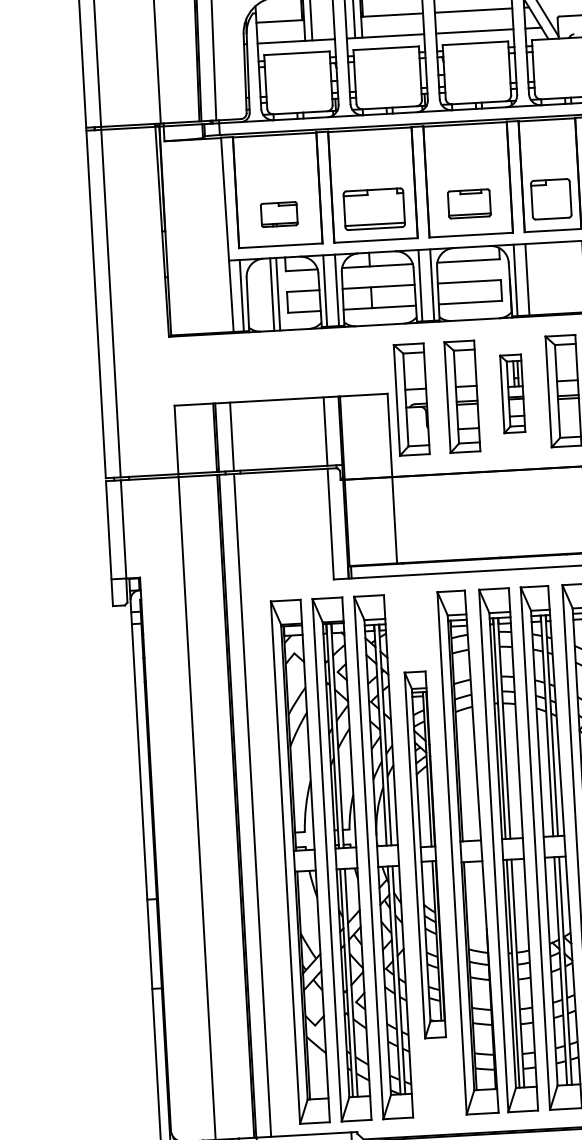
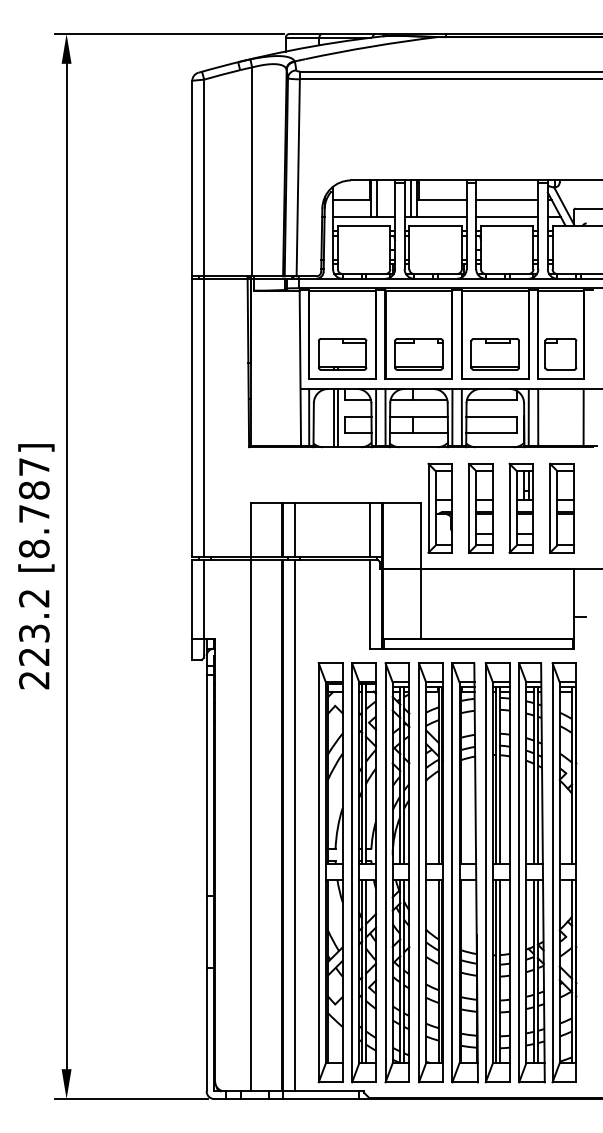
part: (468, 204) -> (494, 354), size x1.43
part: (278, 214) -> (342, 354), size x1.67
part: (511, 393) -> (520, 507), size x1.43
part: (424, 854) -> (430, 872), size x1.43

